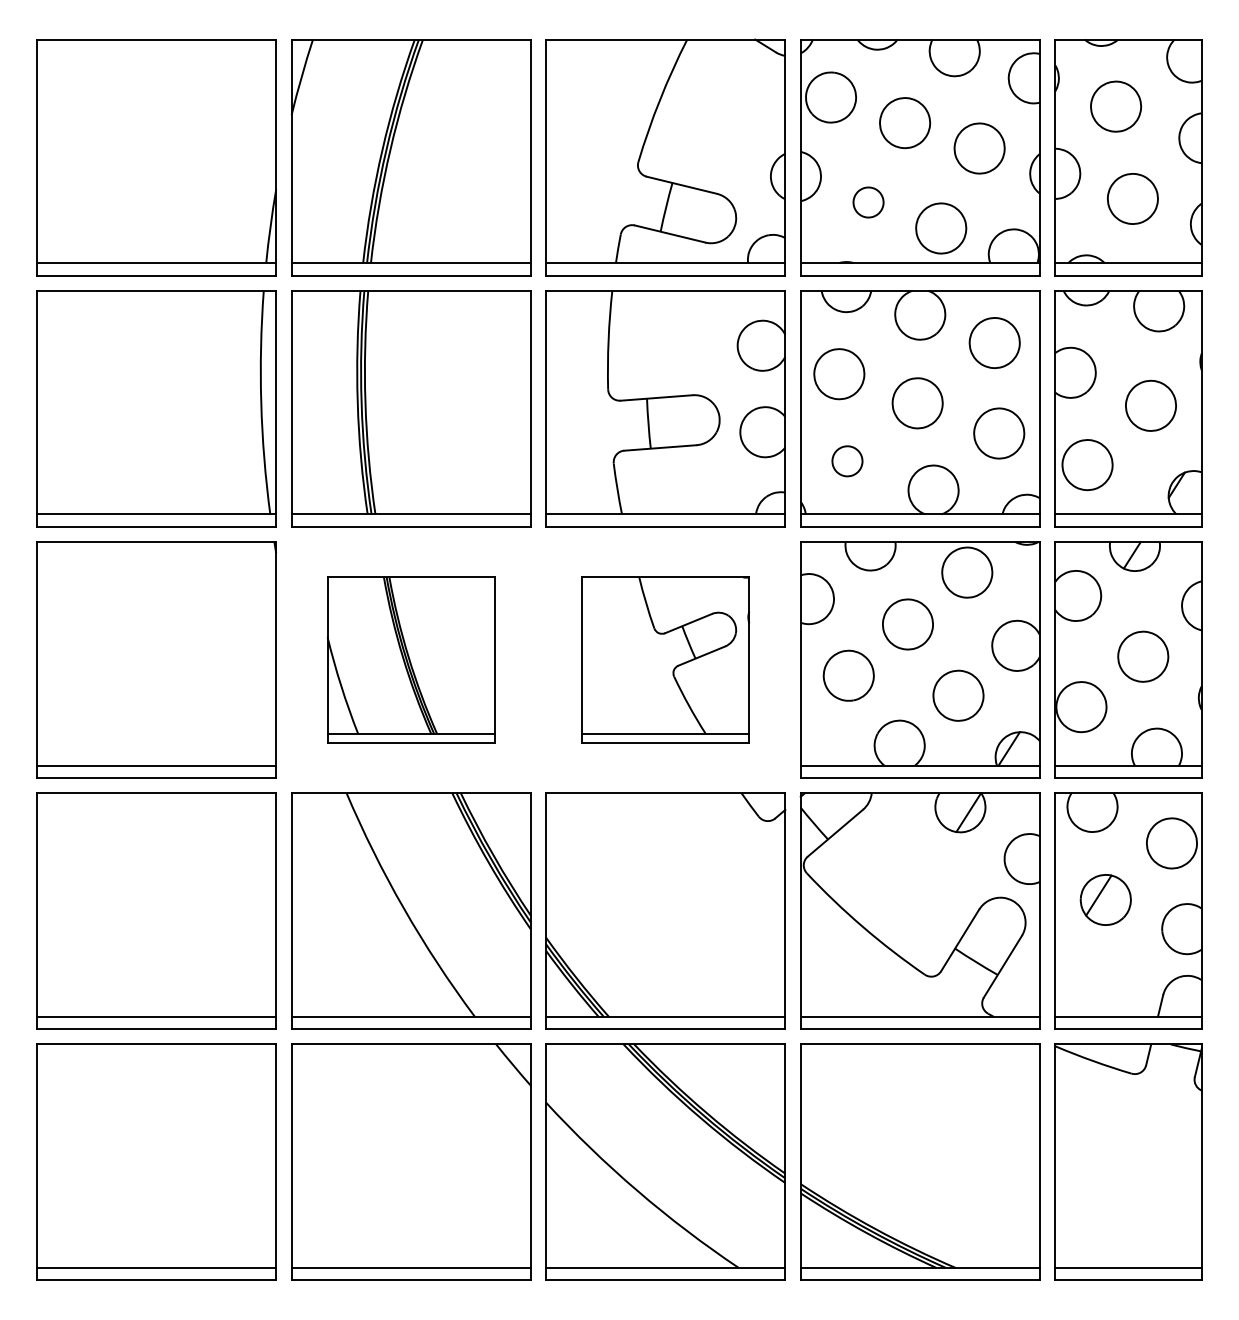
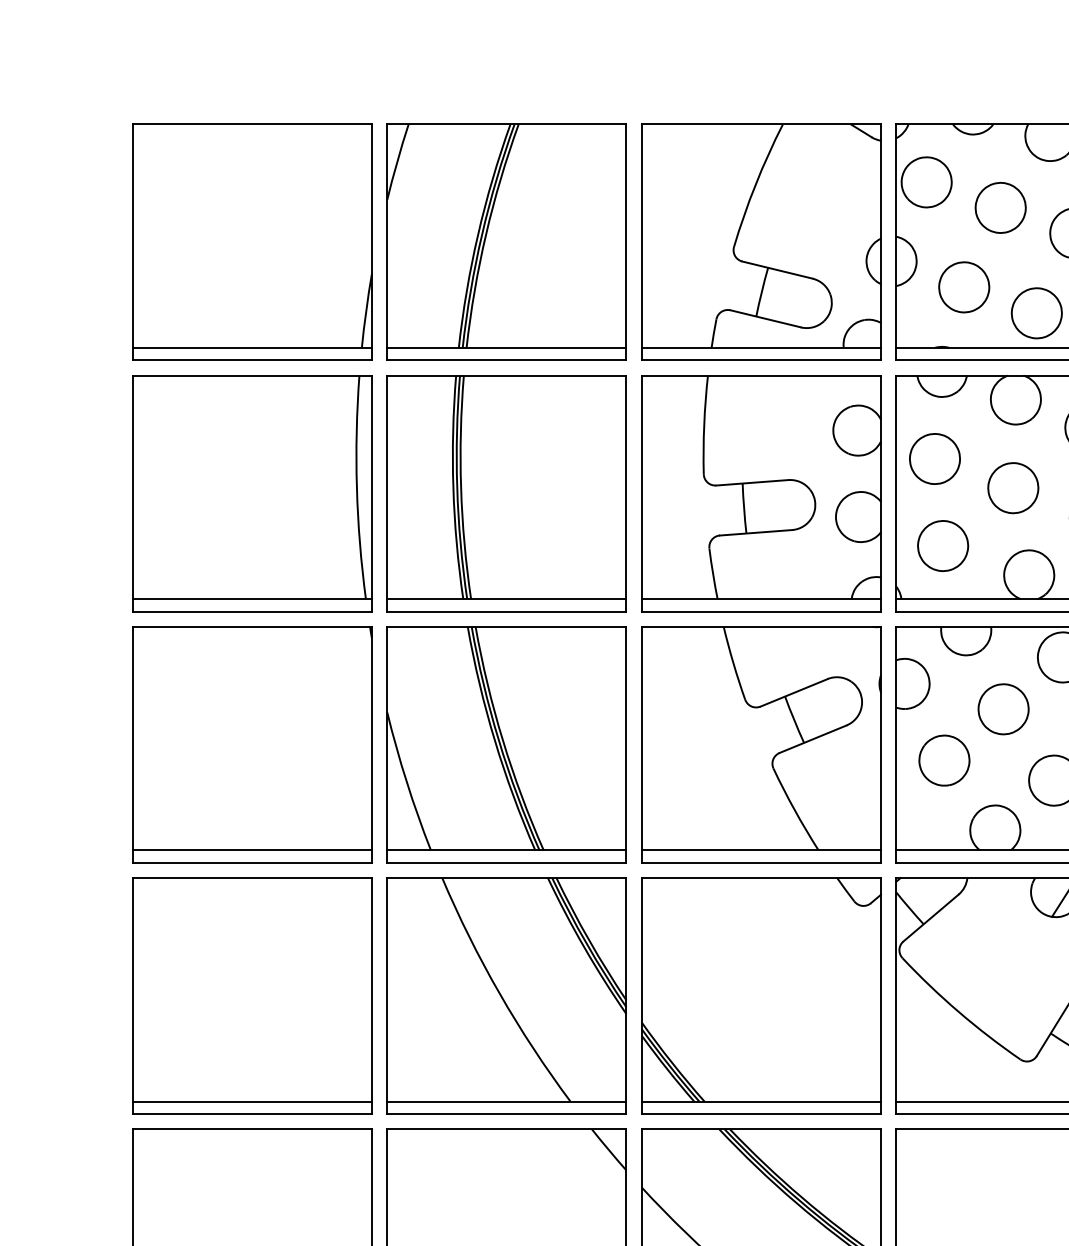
part: (868, 202) -> (964, 287), size x1.67
part: (847, 461) -> (943, 546), size x1.67
part: (411, 659) -> (507, 744), size x1.43
part: (665, 659) -> (761, 744), size x1.43

